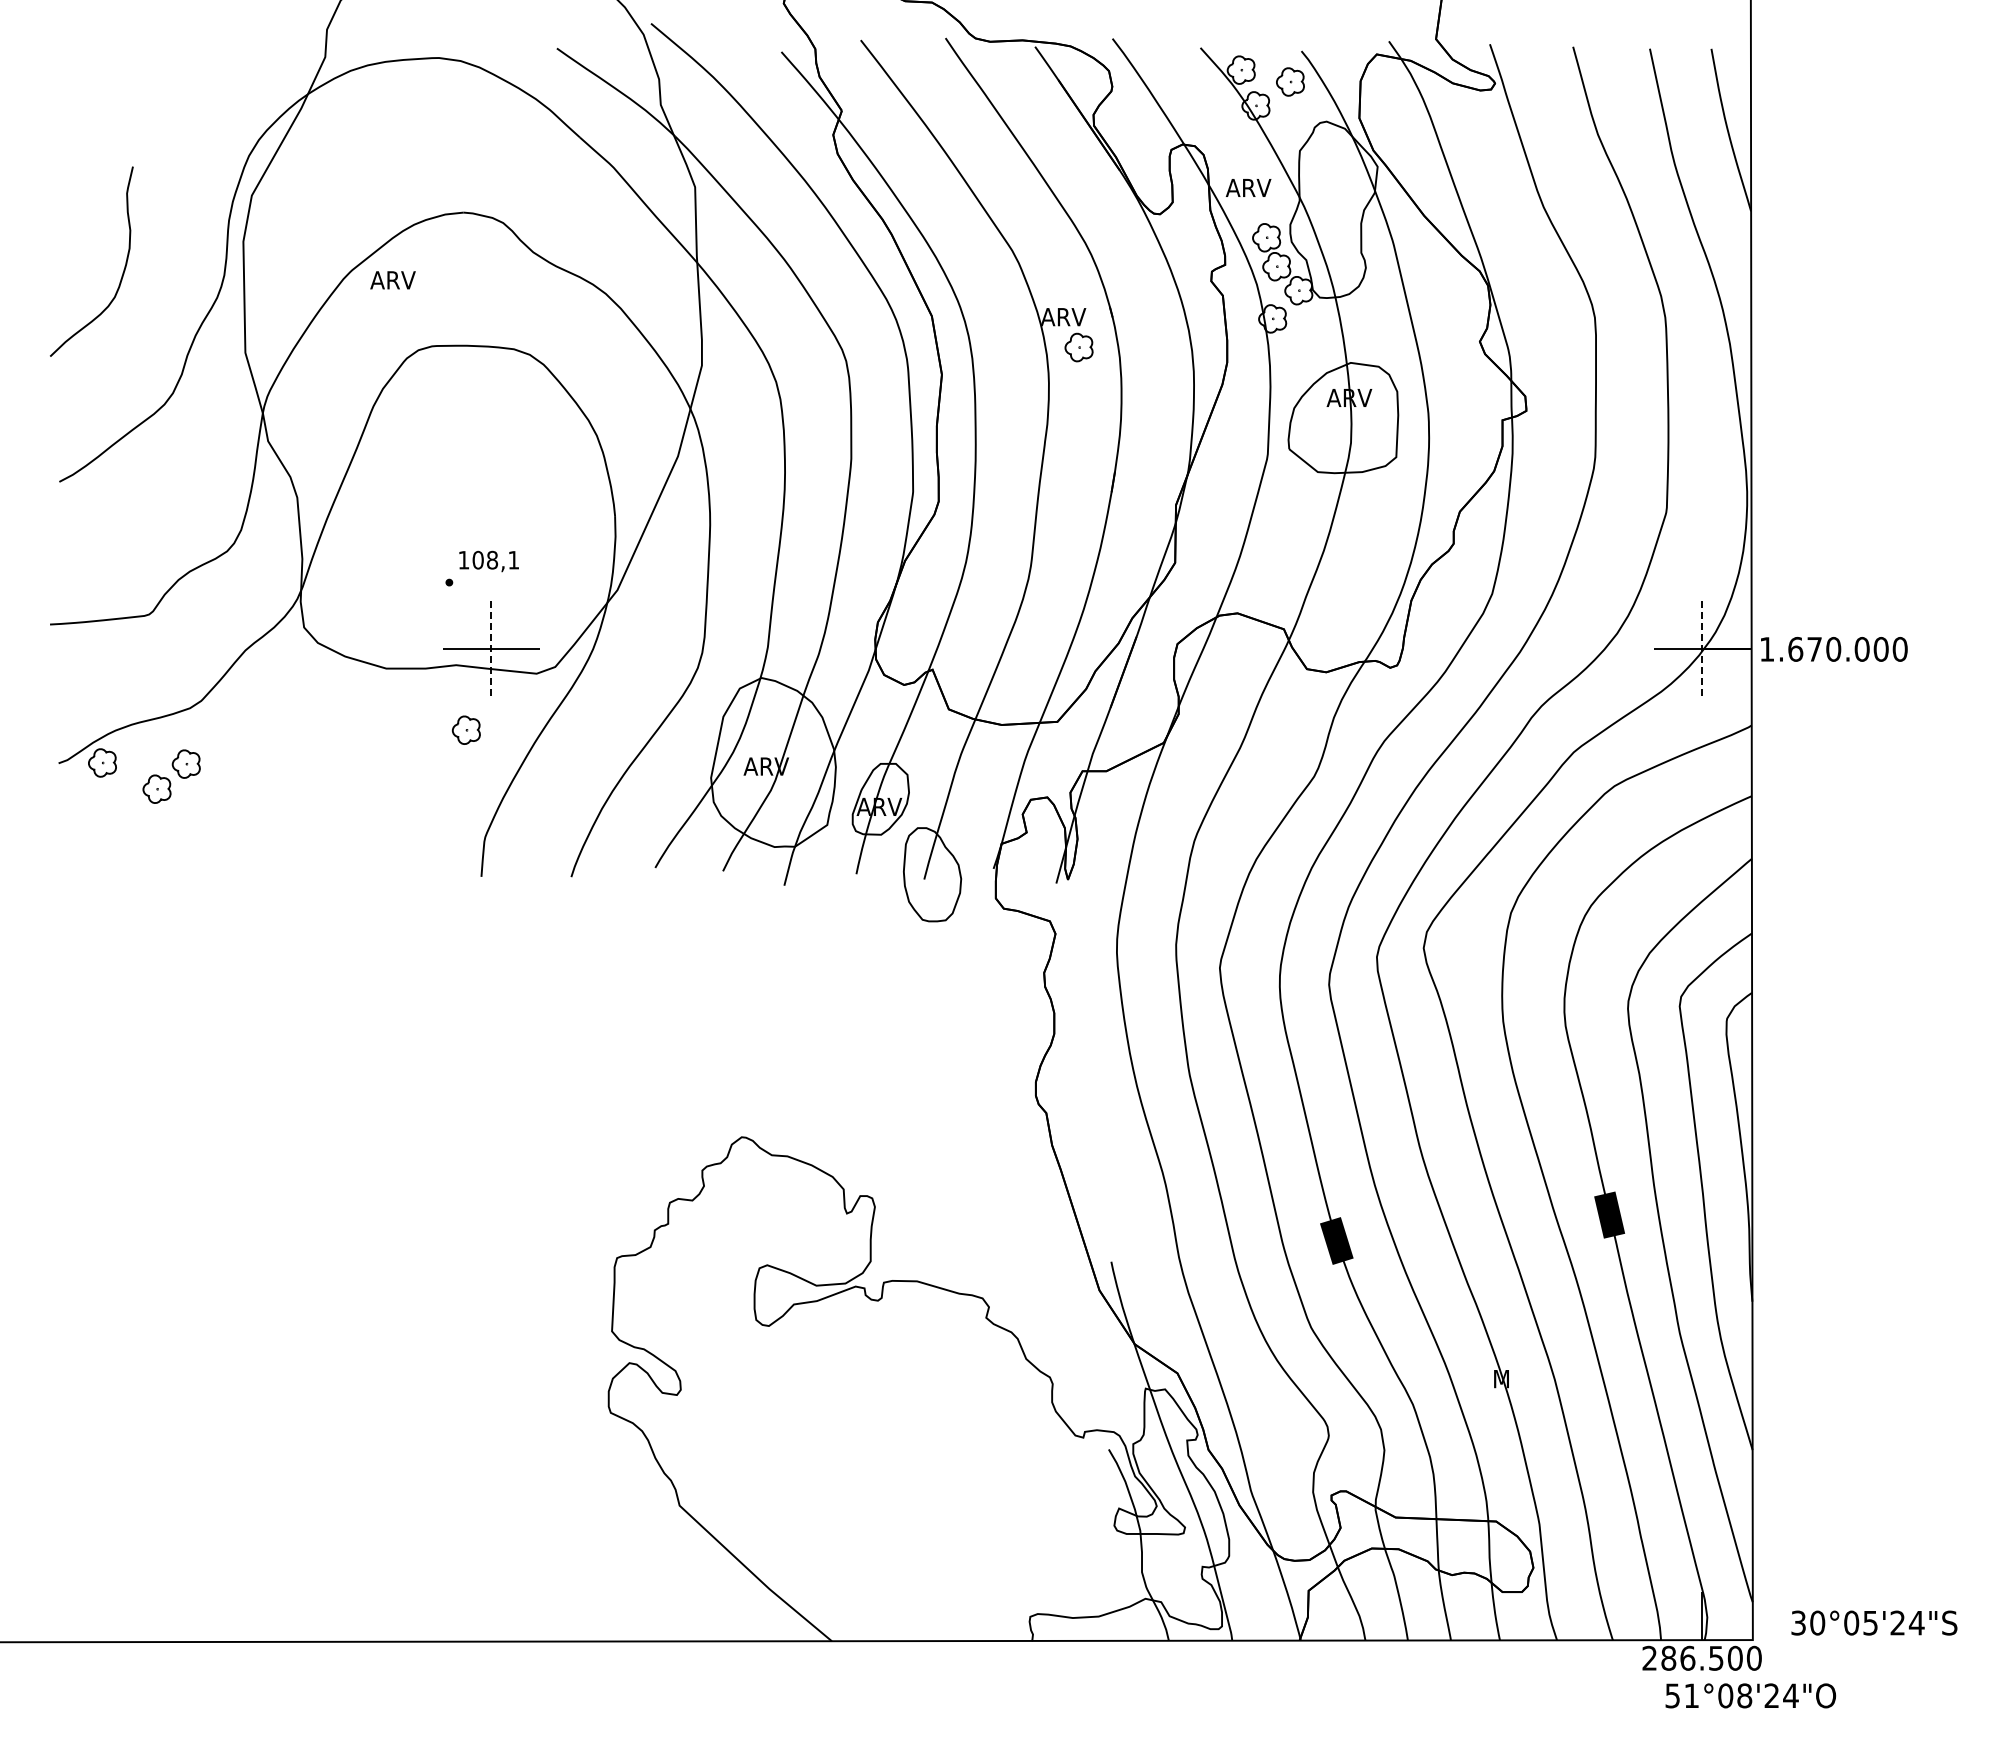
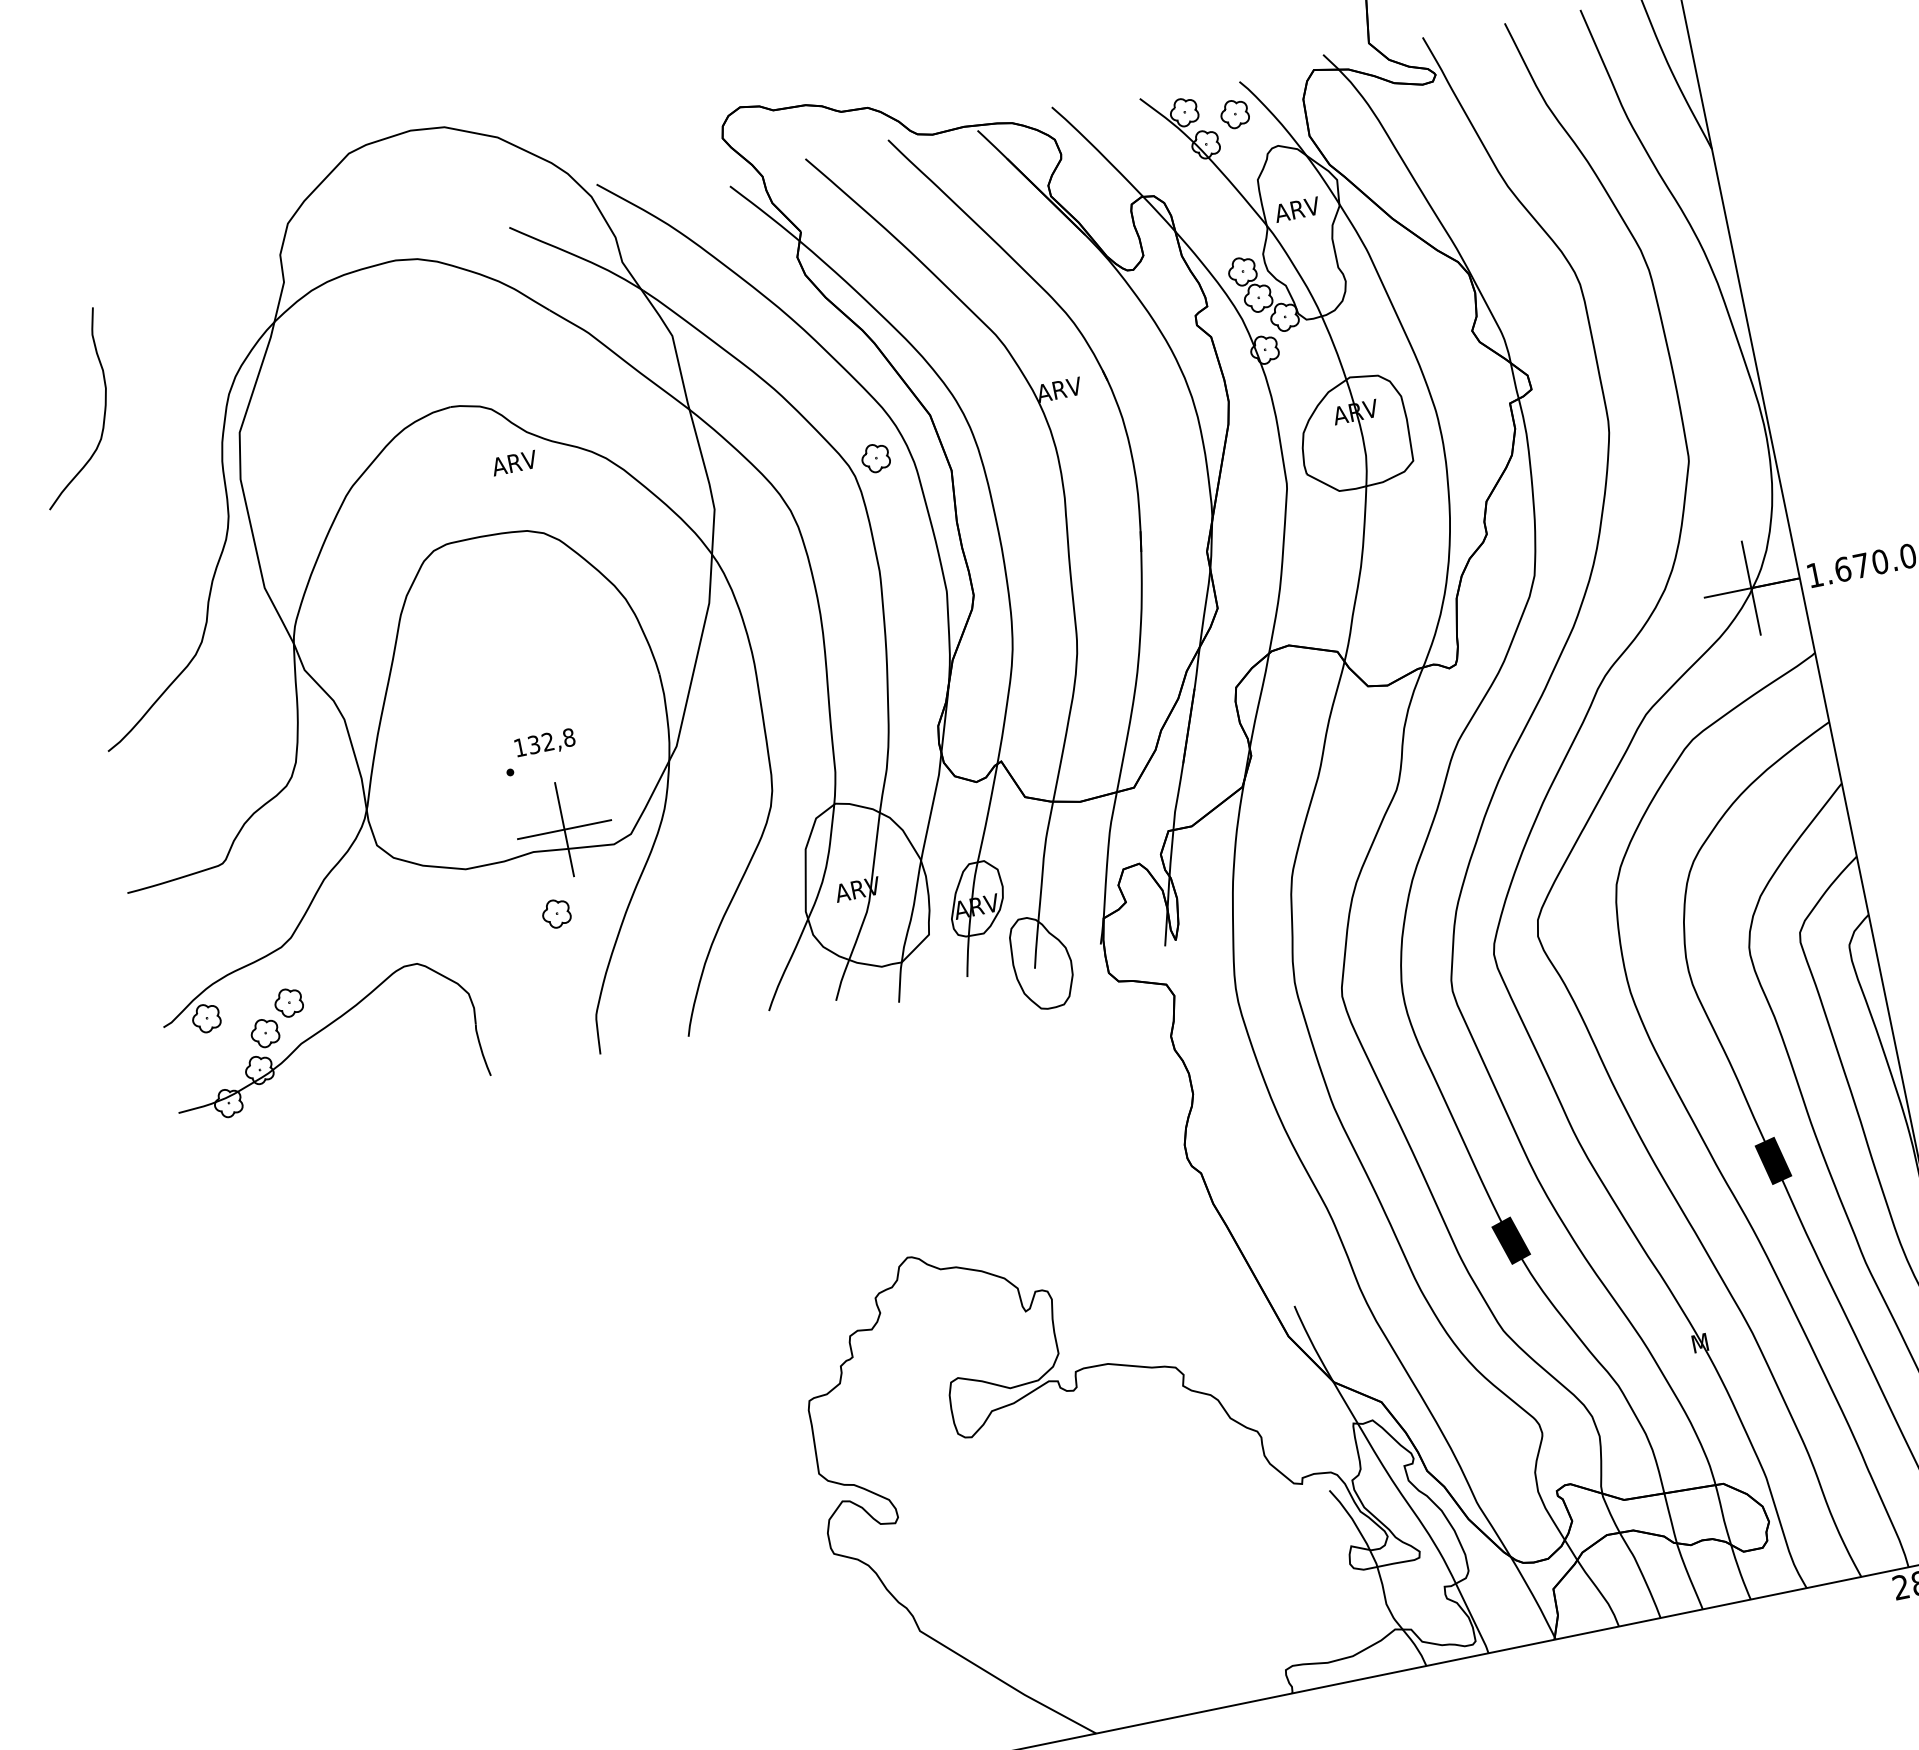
text: (1248, 187) -> (1297, 209), moved
curve: (122, 272) -> (103, 413), moved
text: (392, 280) -> (513, 463), moved
part: (1078, 347) -> (875, 458), moved
text: (495, 559) -> (550, 740), 108,1 -> 132,8
line: (491, 649) -> (565, 829), dashed -> solid
line: (1702, 649) -> (1751, 588), dashed -> solid
part: (206, 801) -> (316, 1035), added

